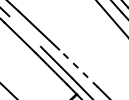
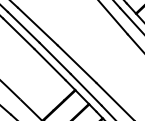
line: (24, 30) -> (23, 26), added
line: (77, 67) -> (76, 63), dashed -> solid

